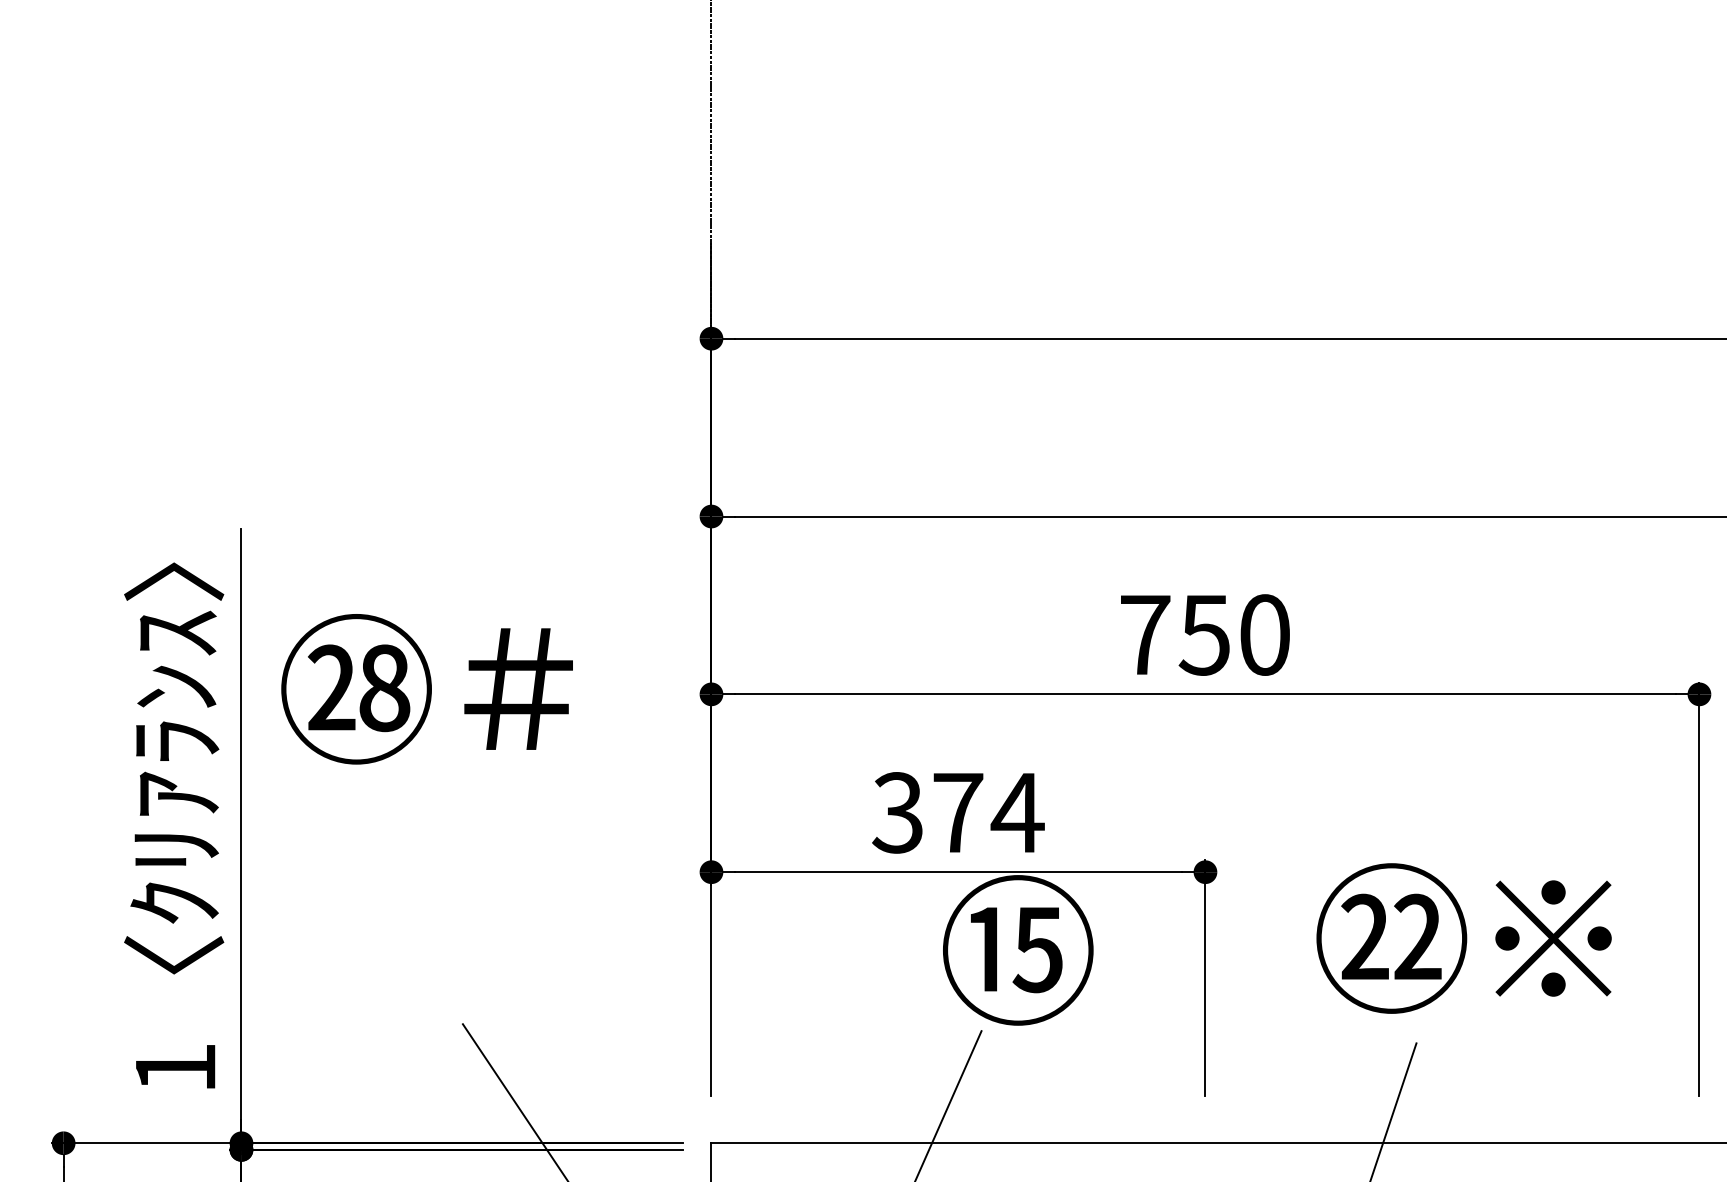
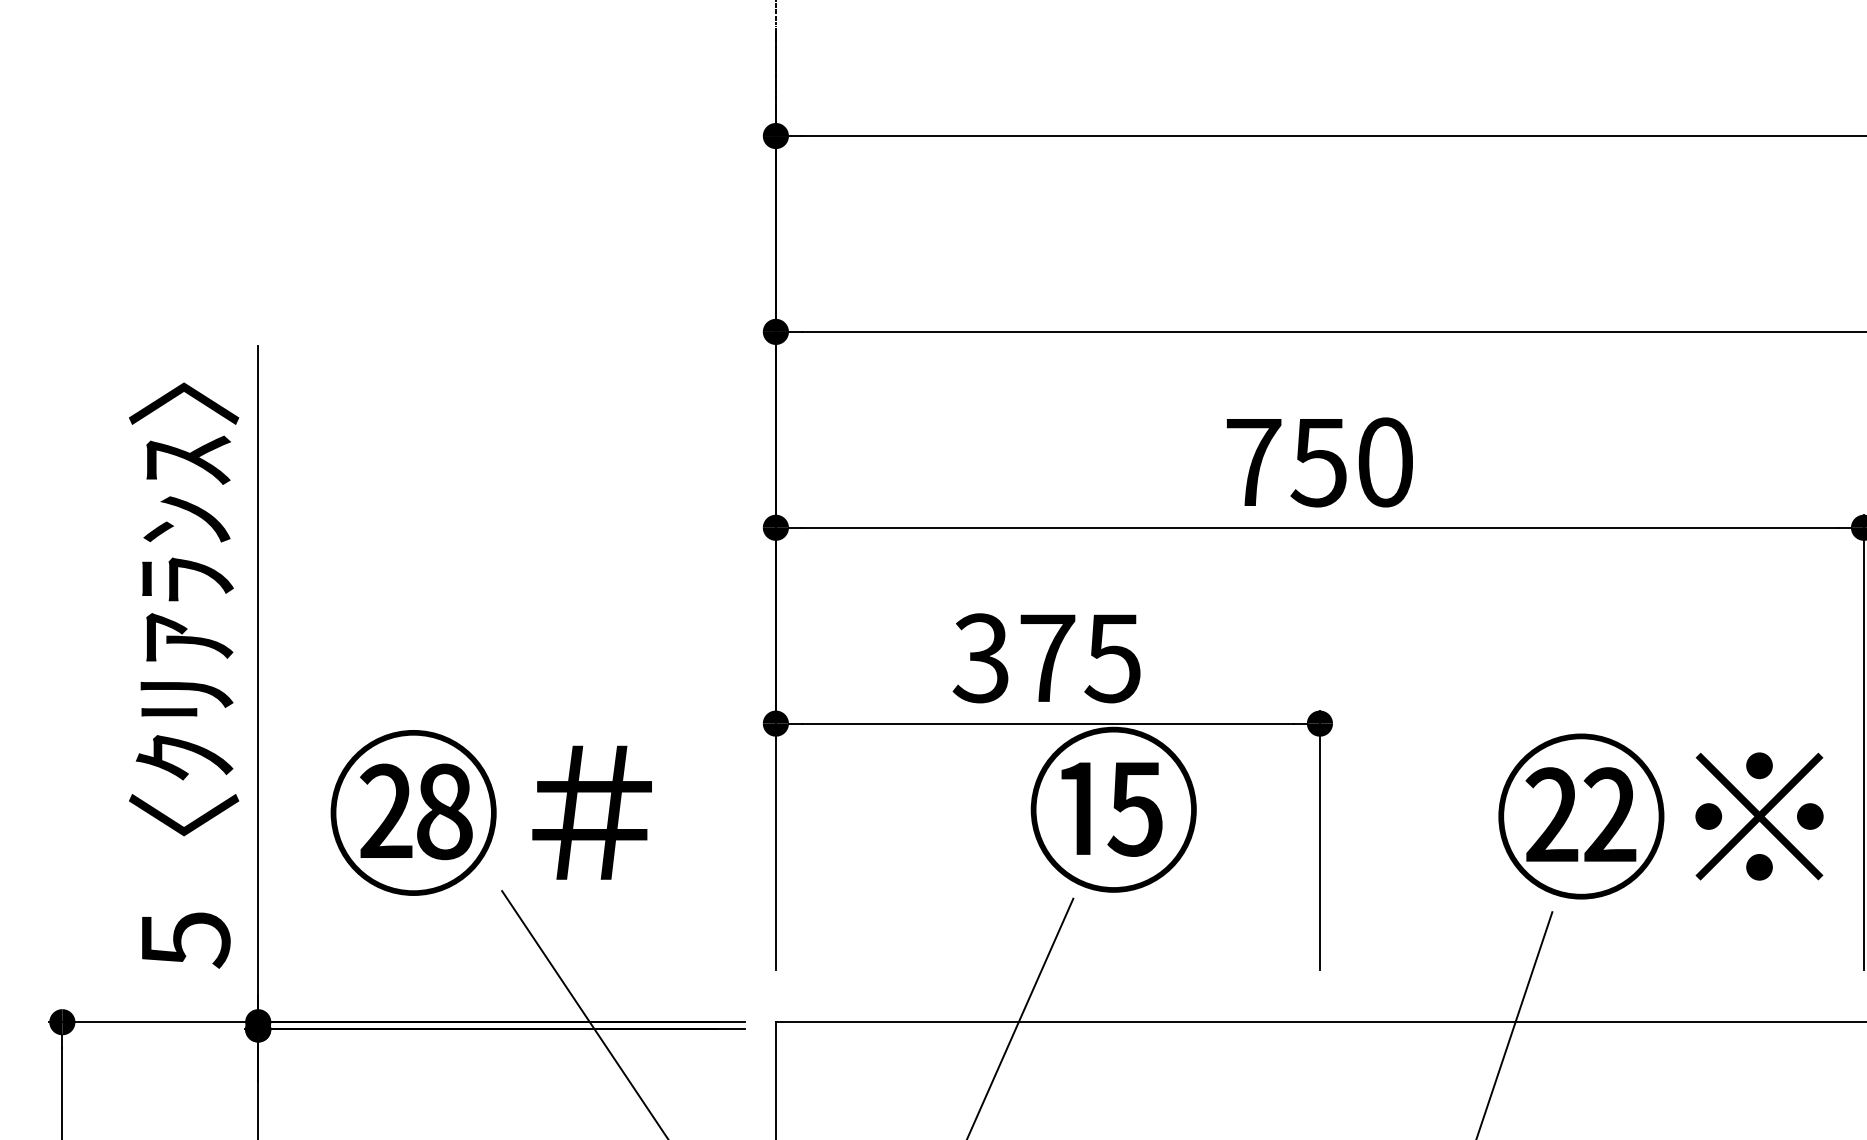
text: (426, 689) -> (490, 813), moved
text: (1017, 813) -> (1112, 658), 374 -> 375
text: (1463, 938) -> (1660, 816), moved
text: (176, 1068) -> (186, 939), 1 -> 5

